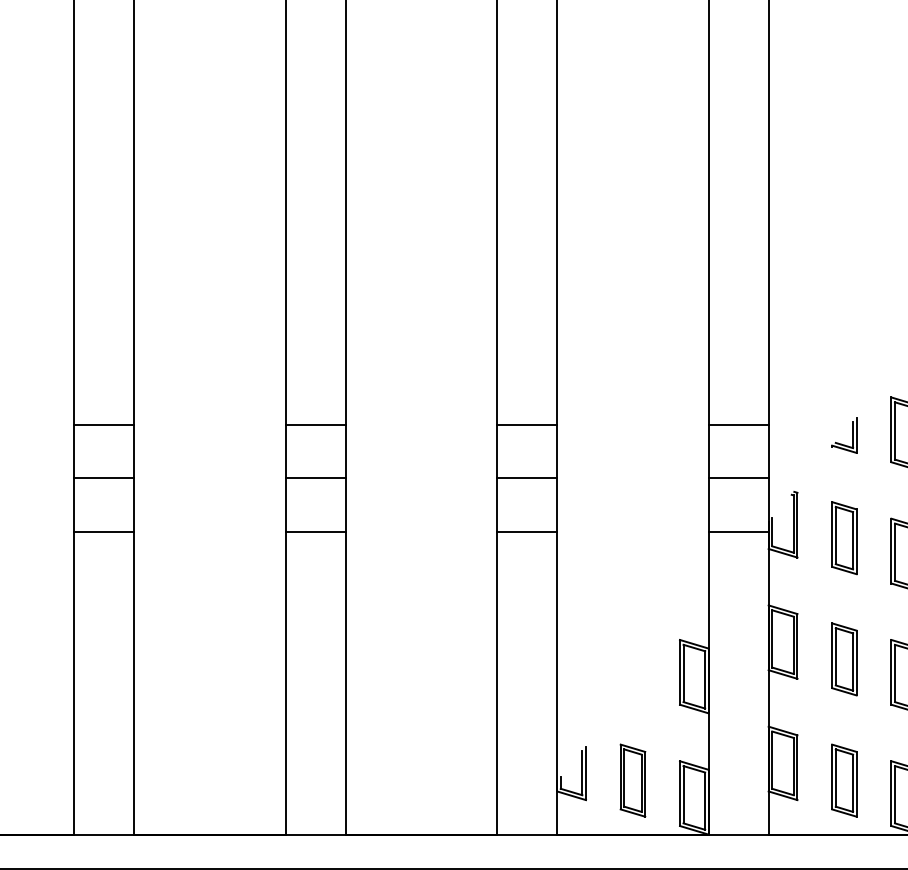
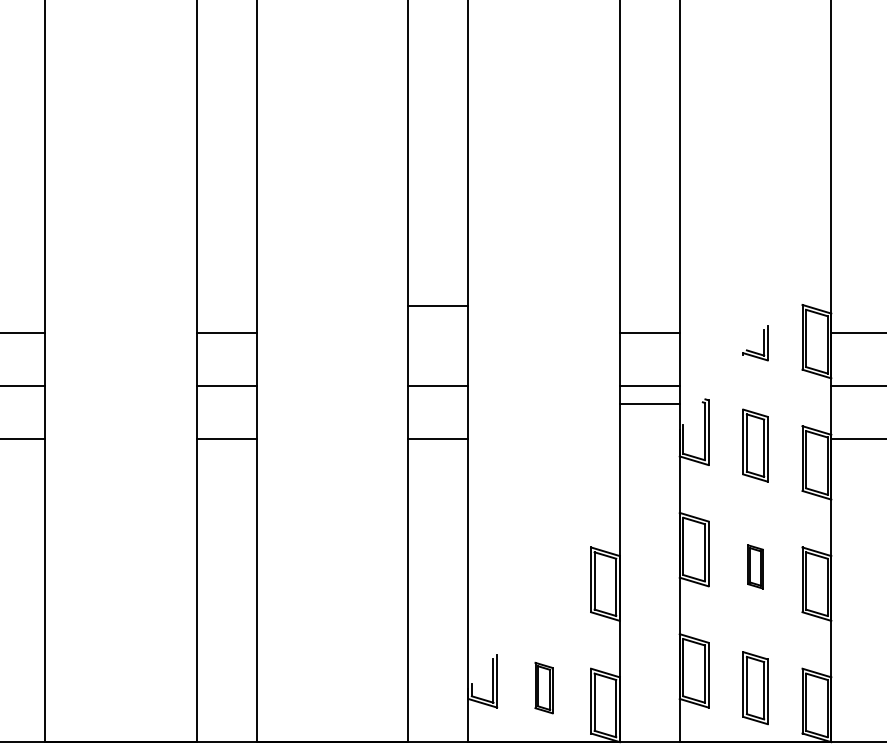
line: (527, 425) -> (438, 305), moved
line: (738, 531) -> (649, 403), moved
part: (844, 659) -> (755, 566), size x0.6
part: (632, 780) -> (543, 687), size x0.7

